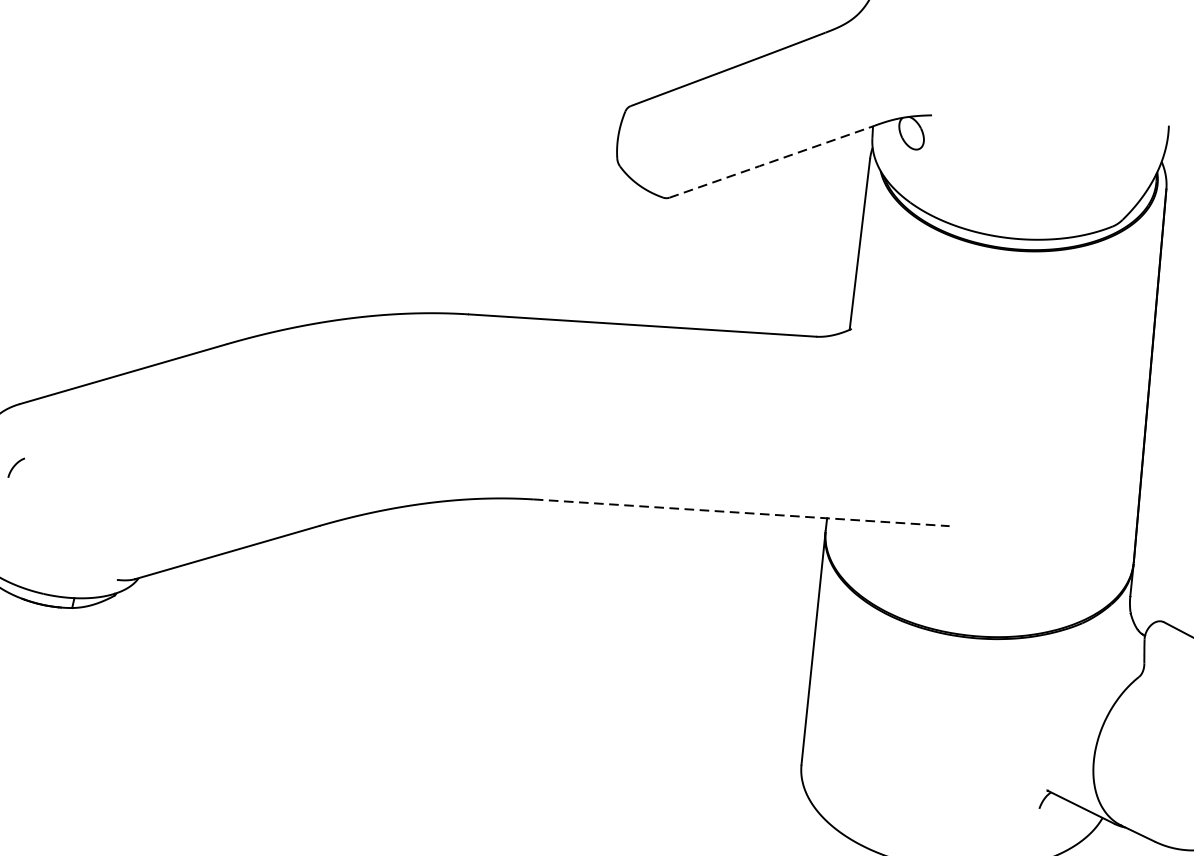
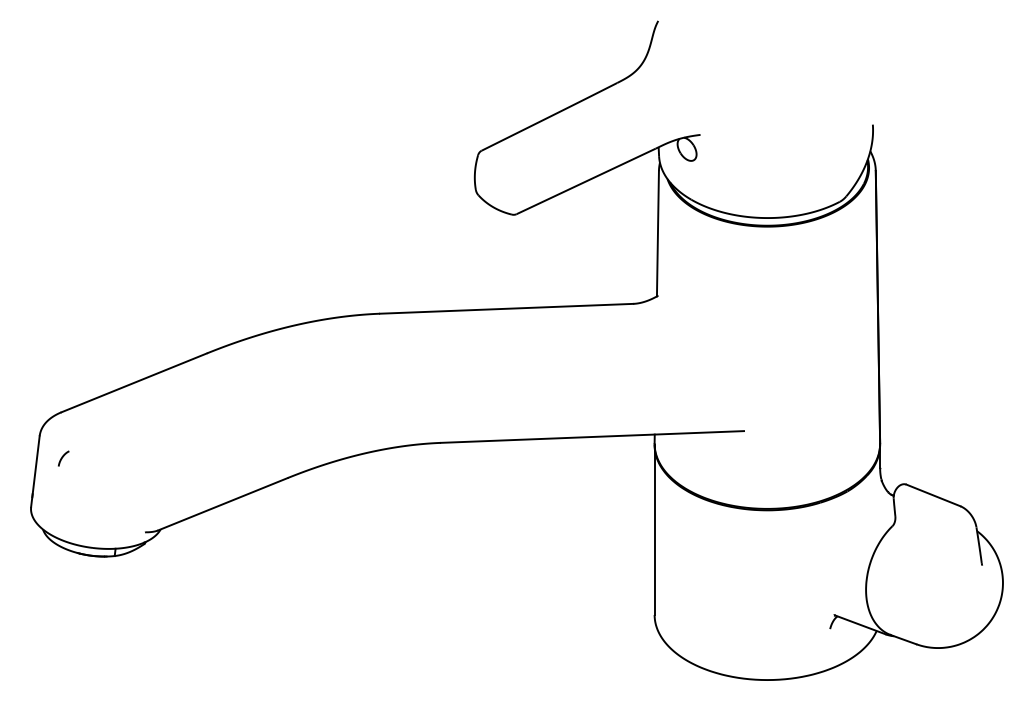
line: (768, 162) -> (585, 181), dashed -> solid
line: (741, 512) -> (592, 436), dashed -> solid

